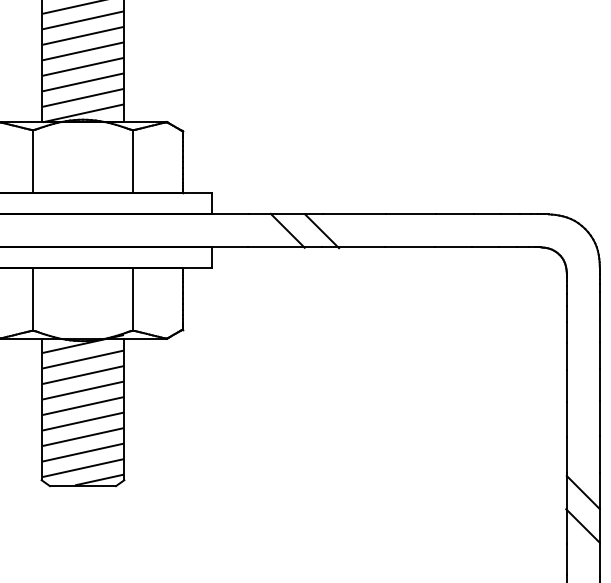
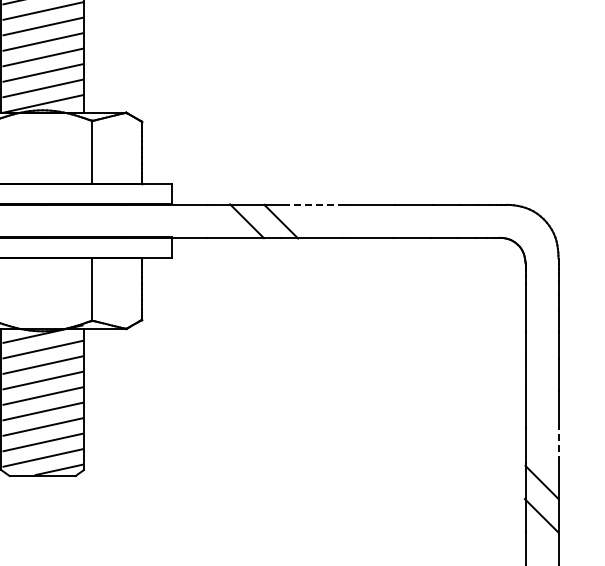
line: (354, 214) -> (313, 204), solid -> dashed
line: (599, 454) -> (558, 444), solid -> dashed

